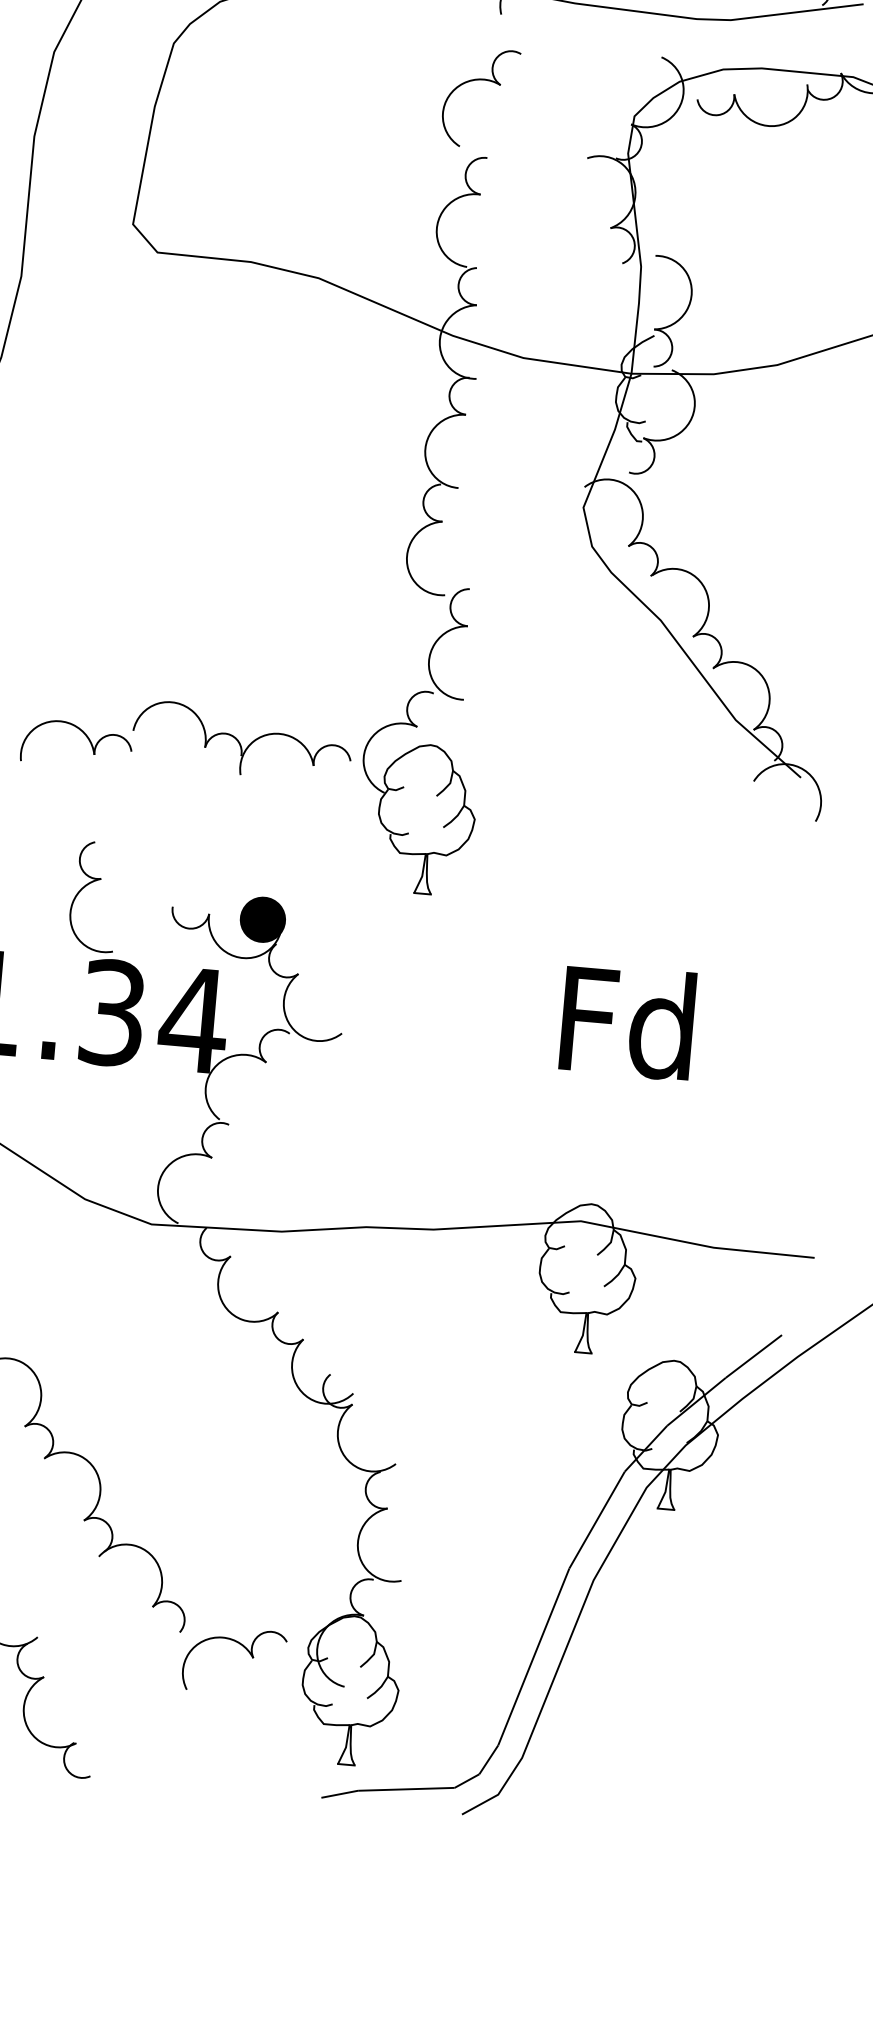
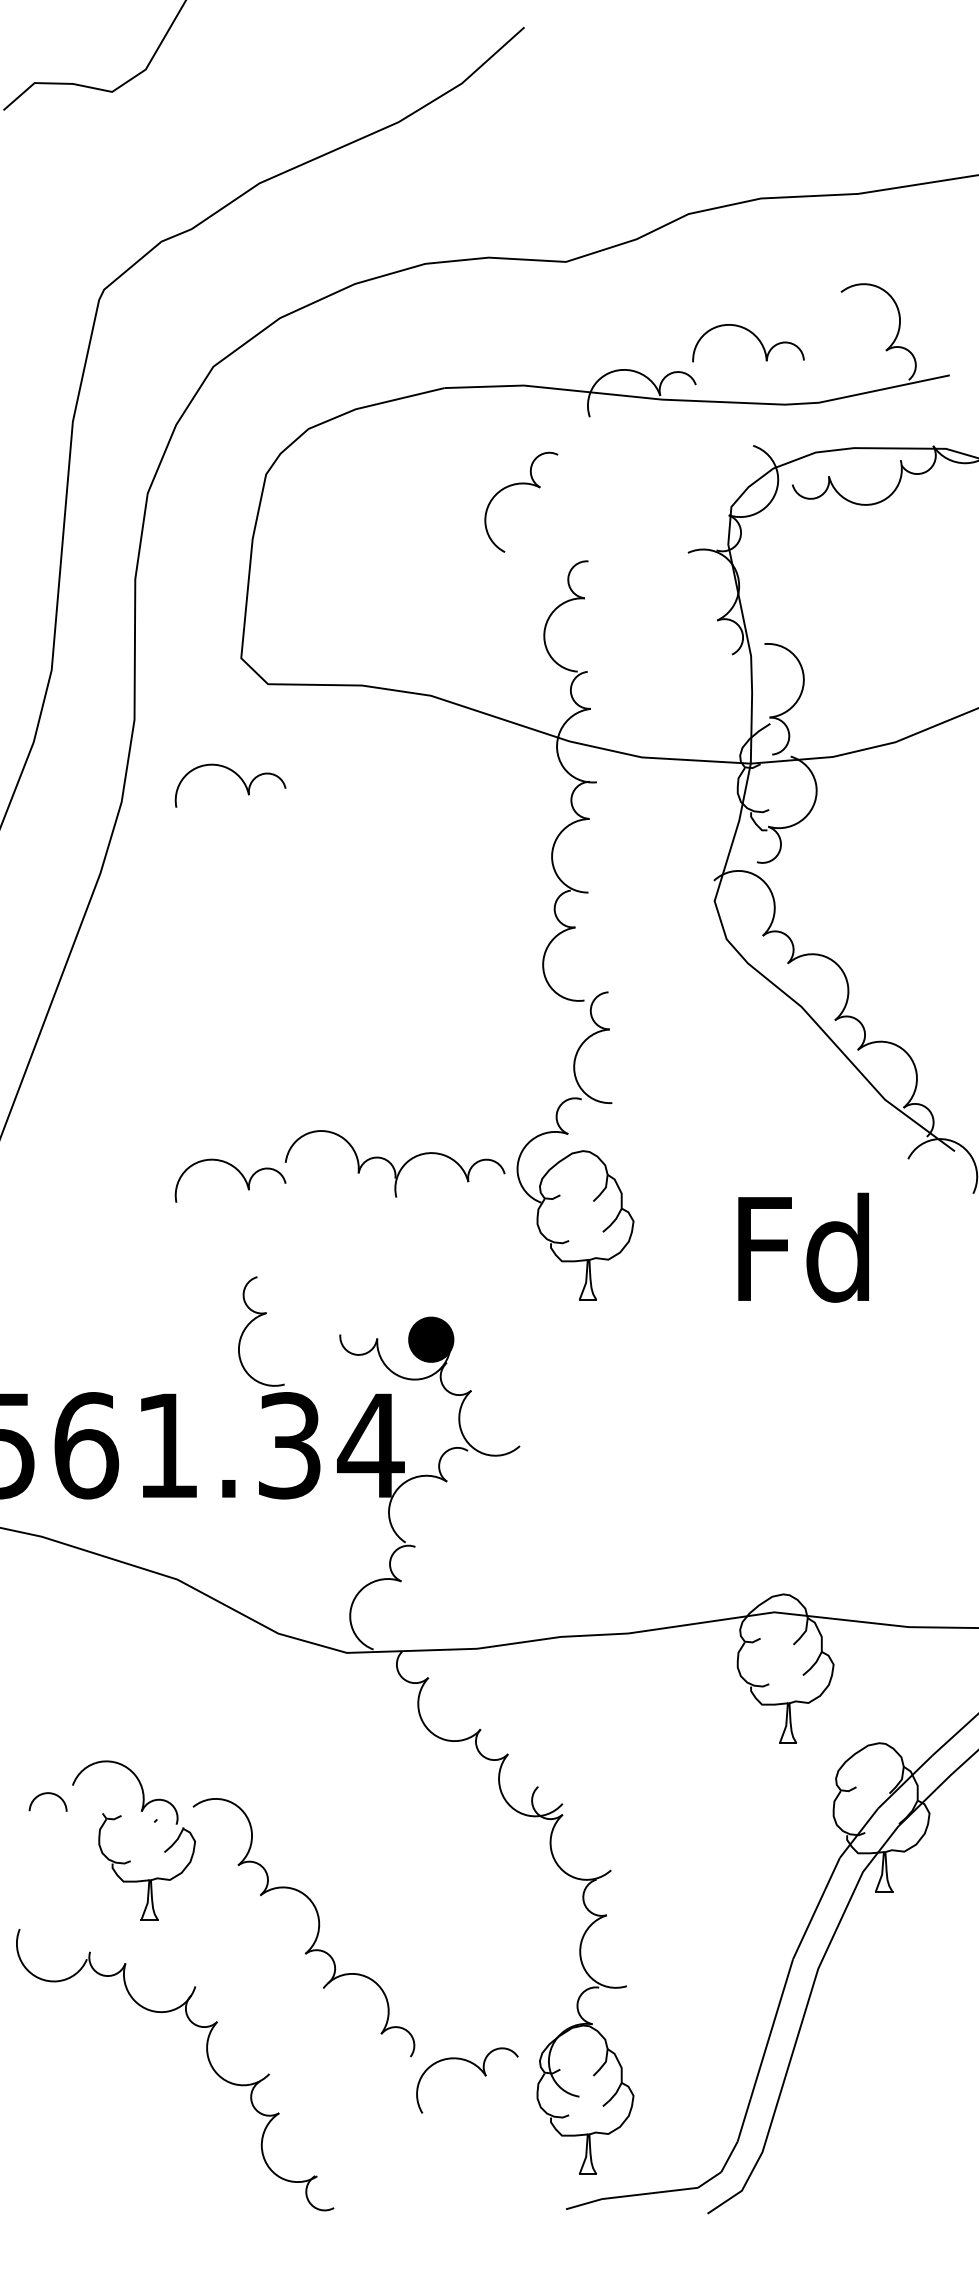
part: (482, 80) -> (521, 484), moved
part: (119, 342) -> (238, 777), added
text: (627, 1021) -> (803, 1247), moved

